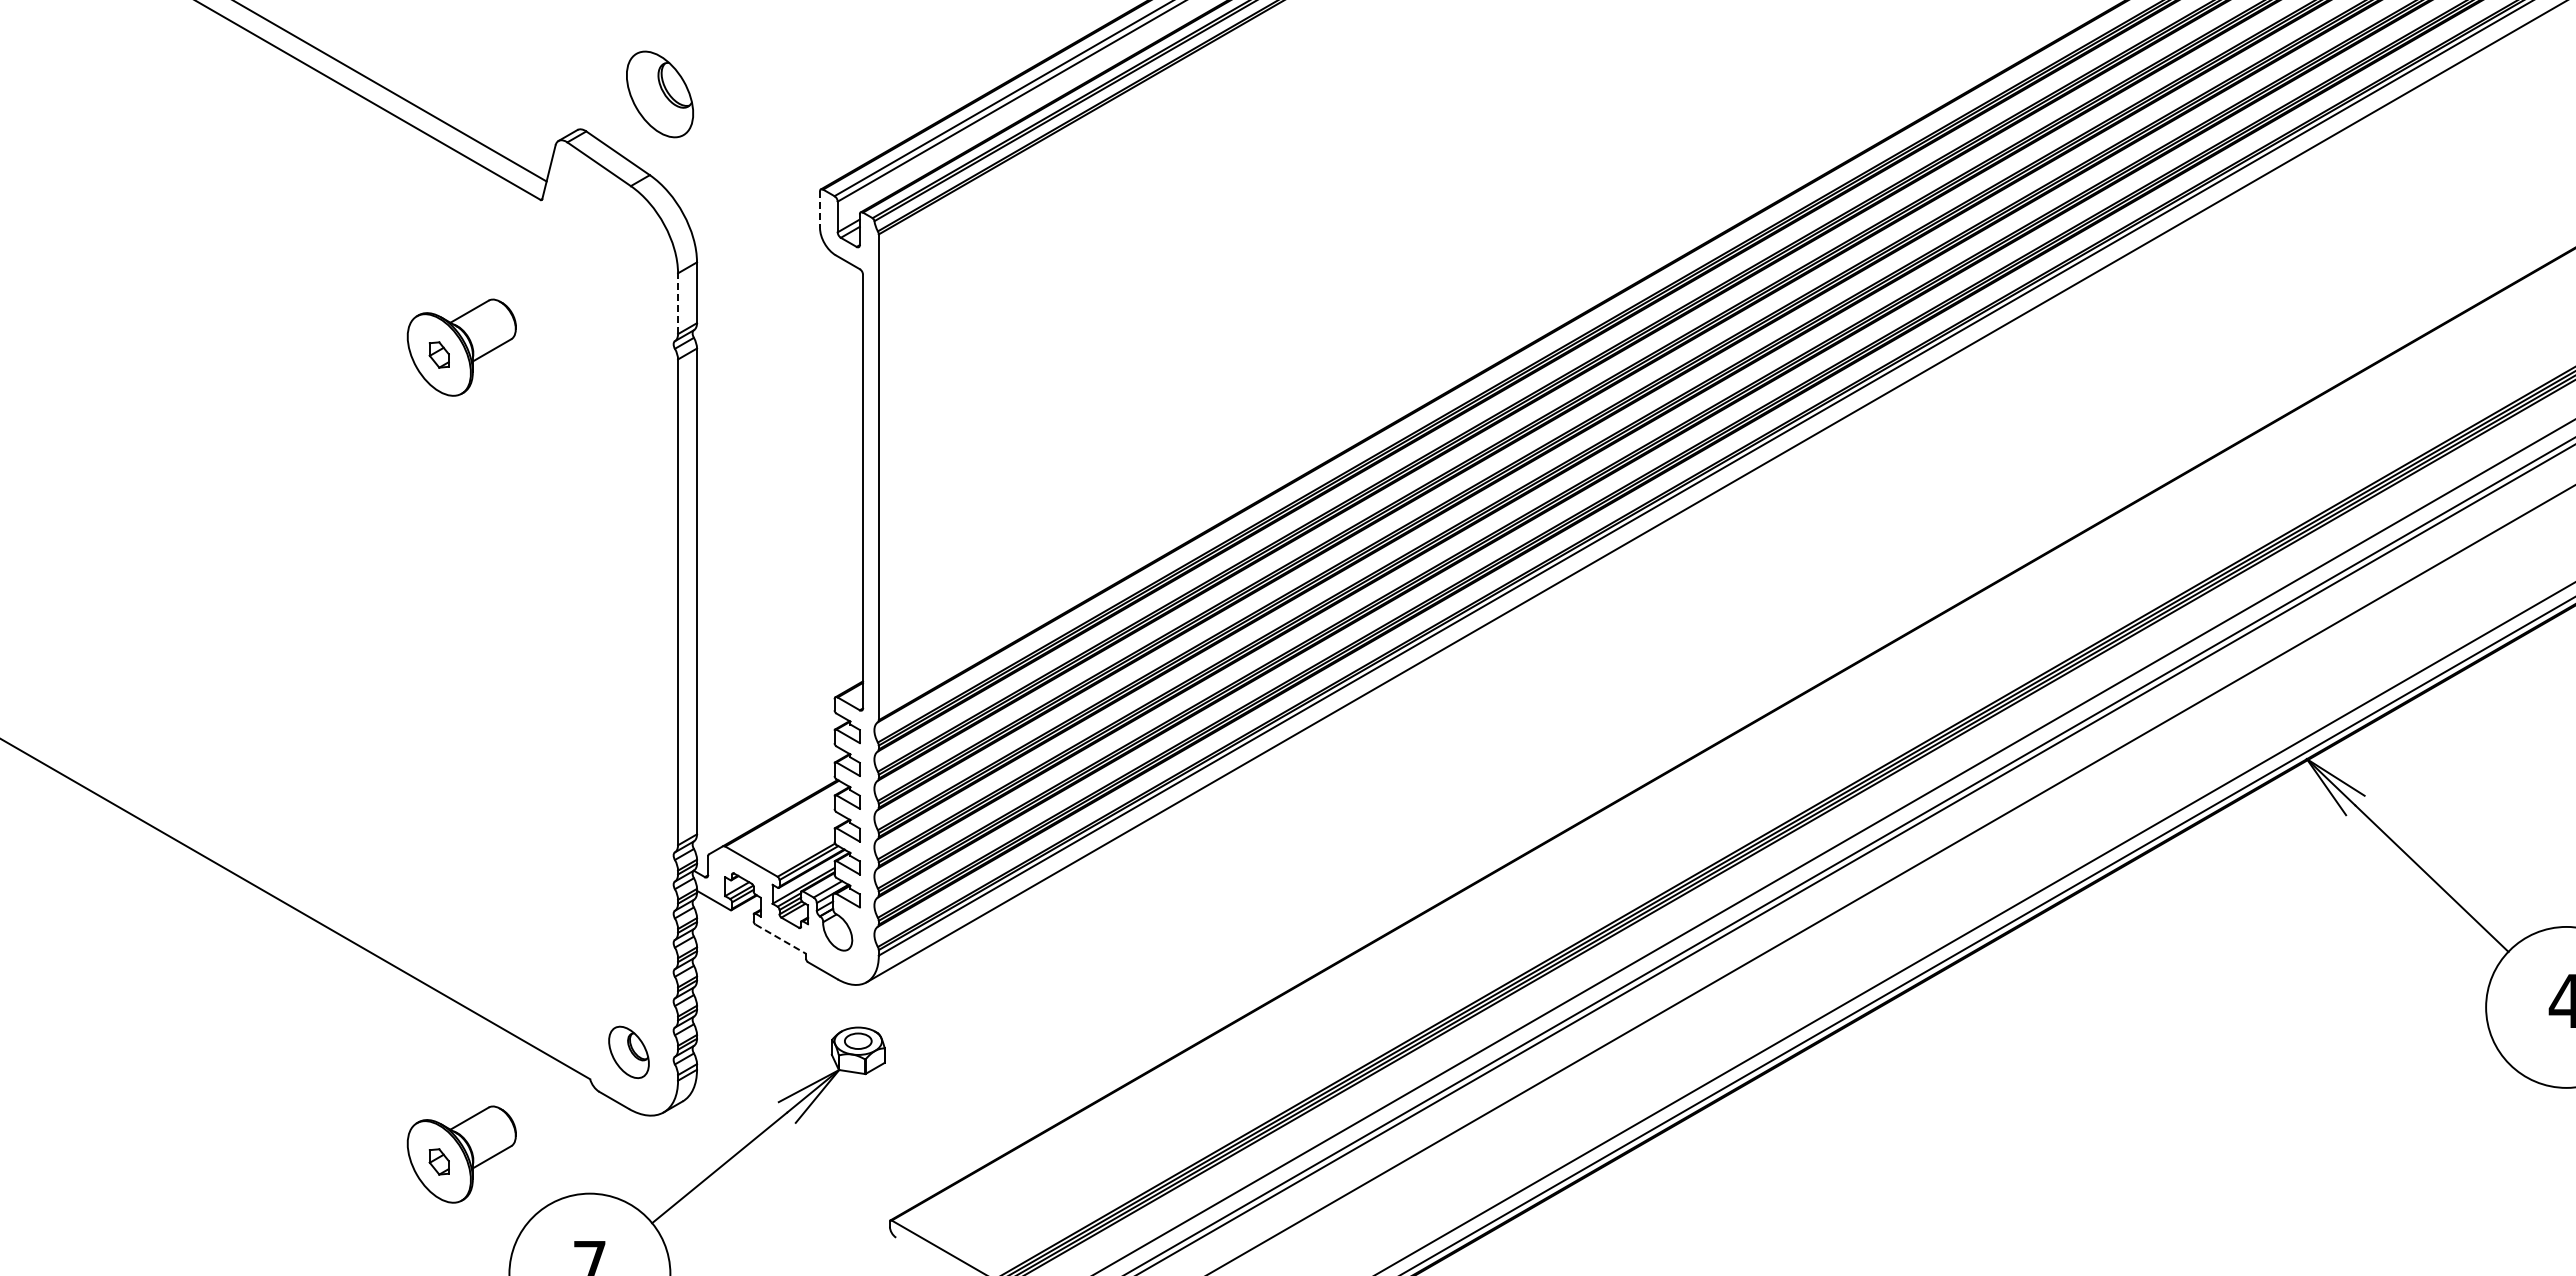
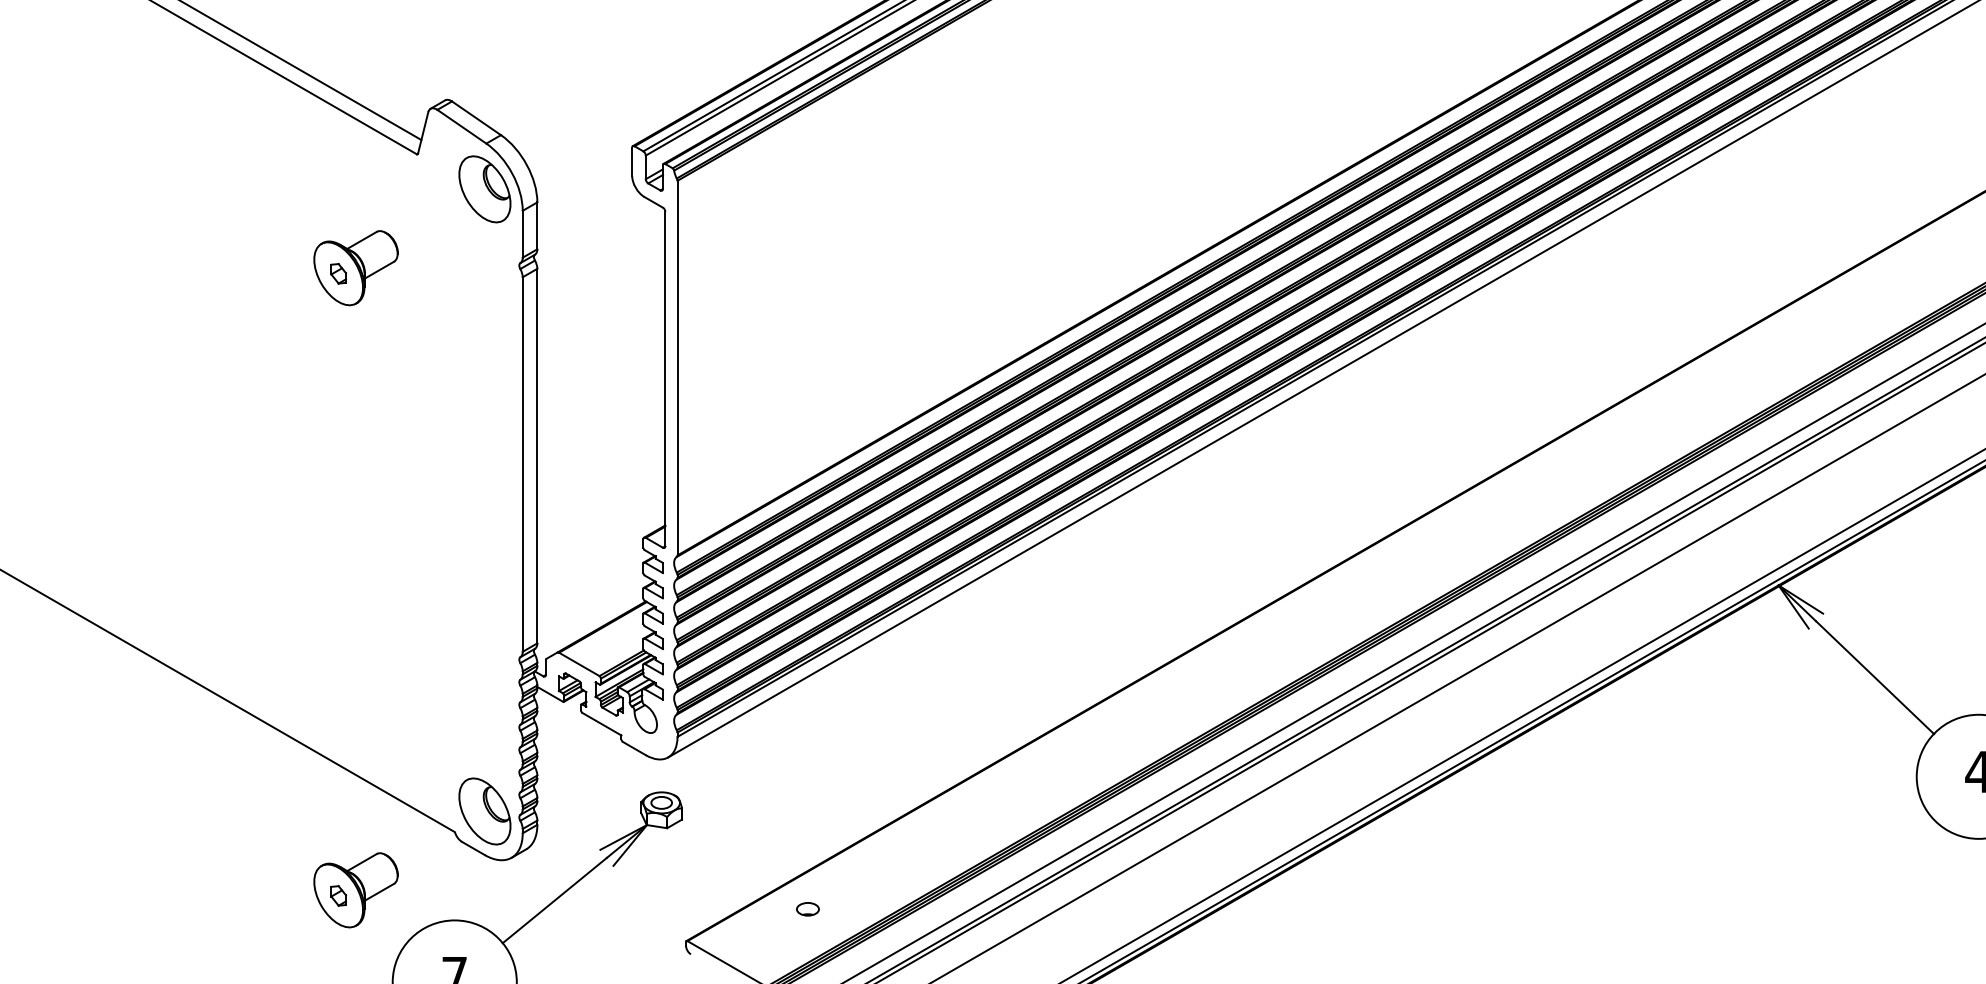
part: (659, 94) -> (484, 189), moved
line: (820, 210) -> (632, 162), dashed -> solid
line: (678, 303) -> (523, 234), dashed -> solid
line: (781, 939) -> (602, 724), dashed -> solid
part: (628, 1052) -> (484, 811), size x1.67
part: (1047, 1179) -> (807, 909), added

